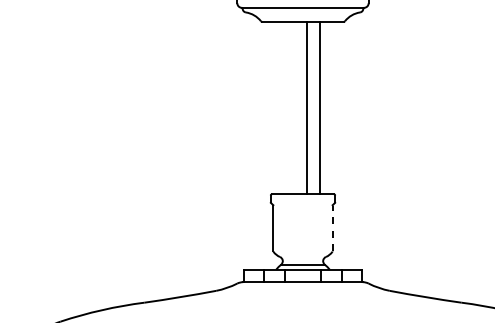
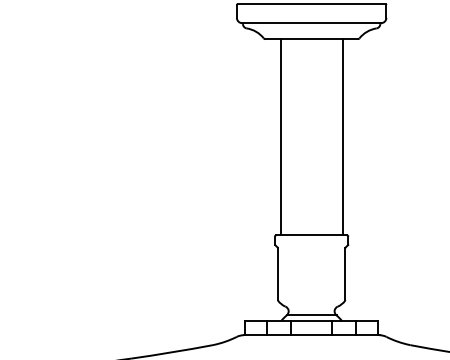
line: (306, 107) -> (280, 136), moved
line: (320, 107) -> (342, 136), moved
line: (332, 228) -> (345, 274), dashed -> solid

